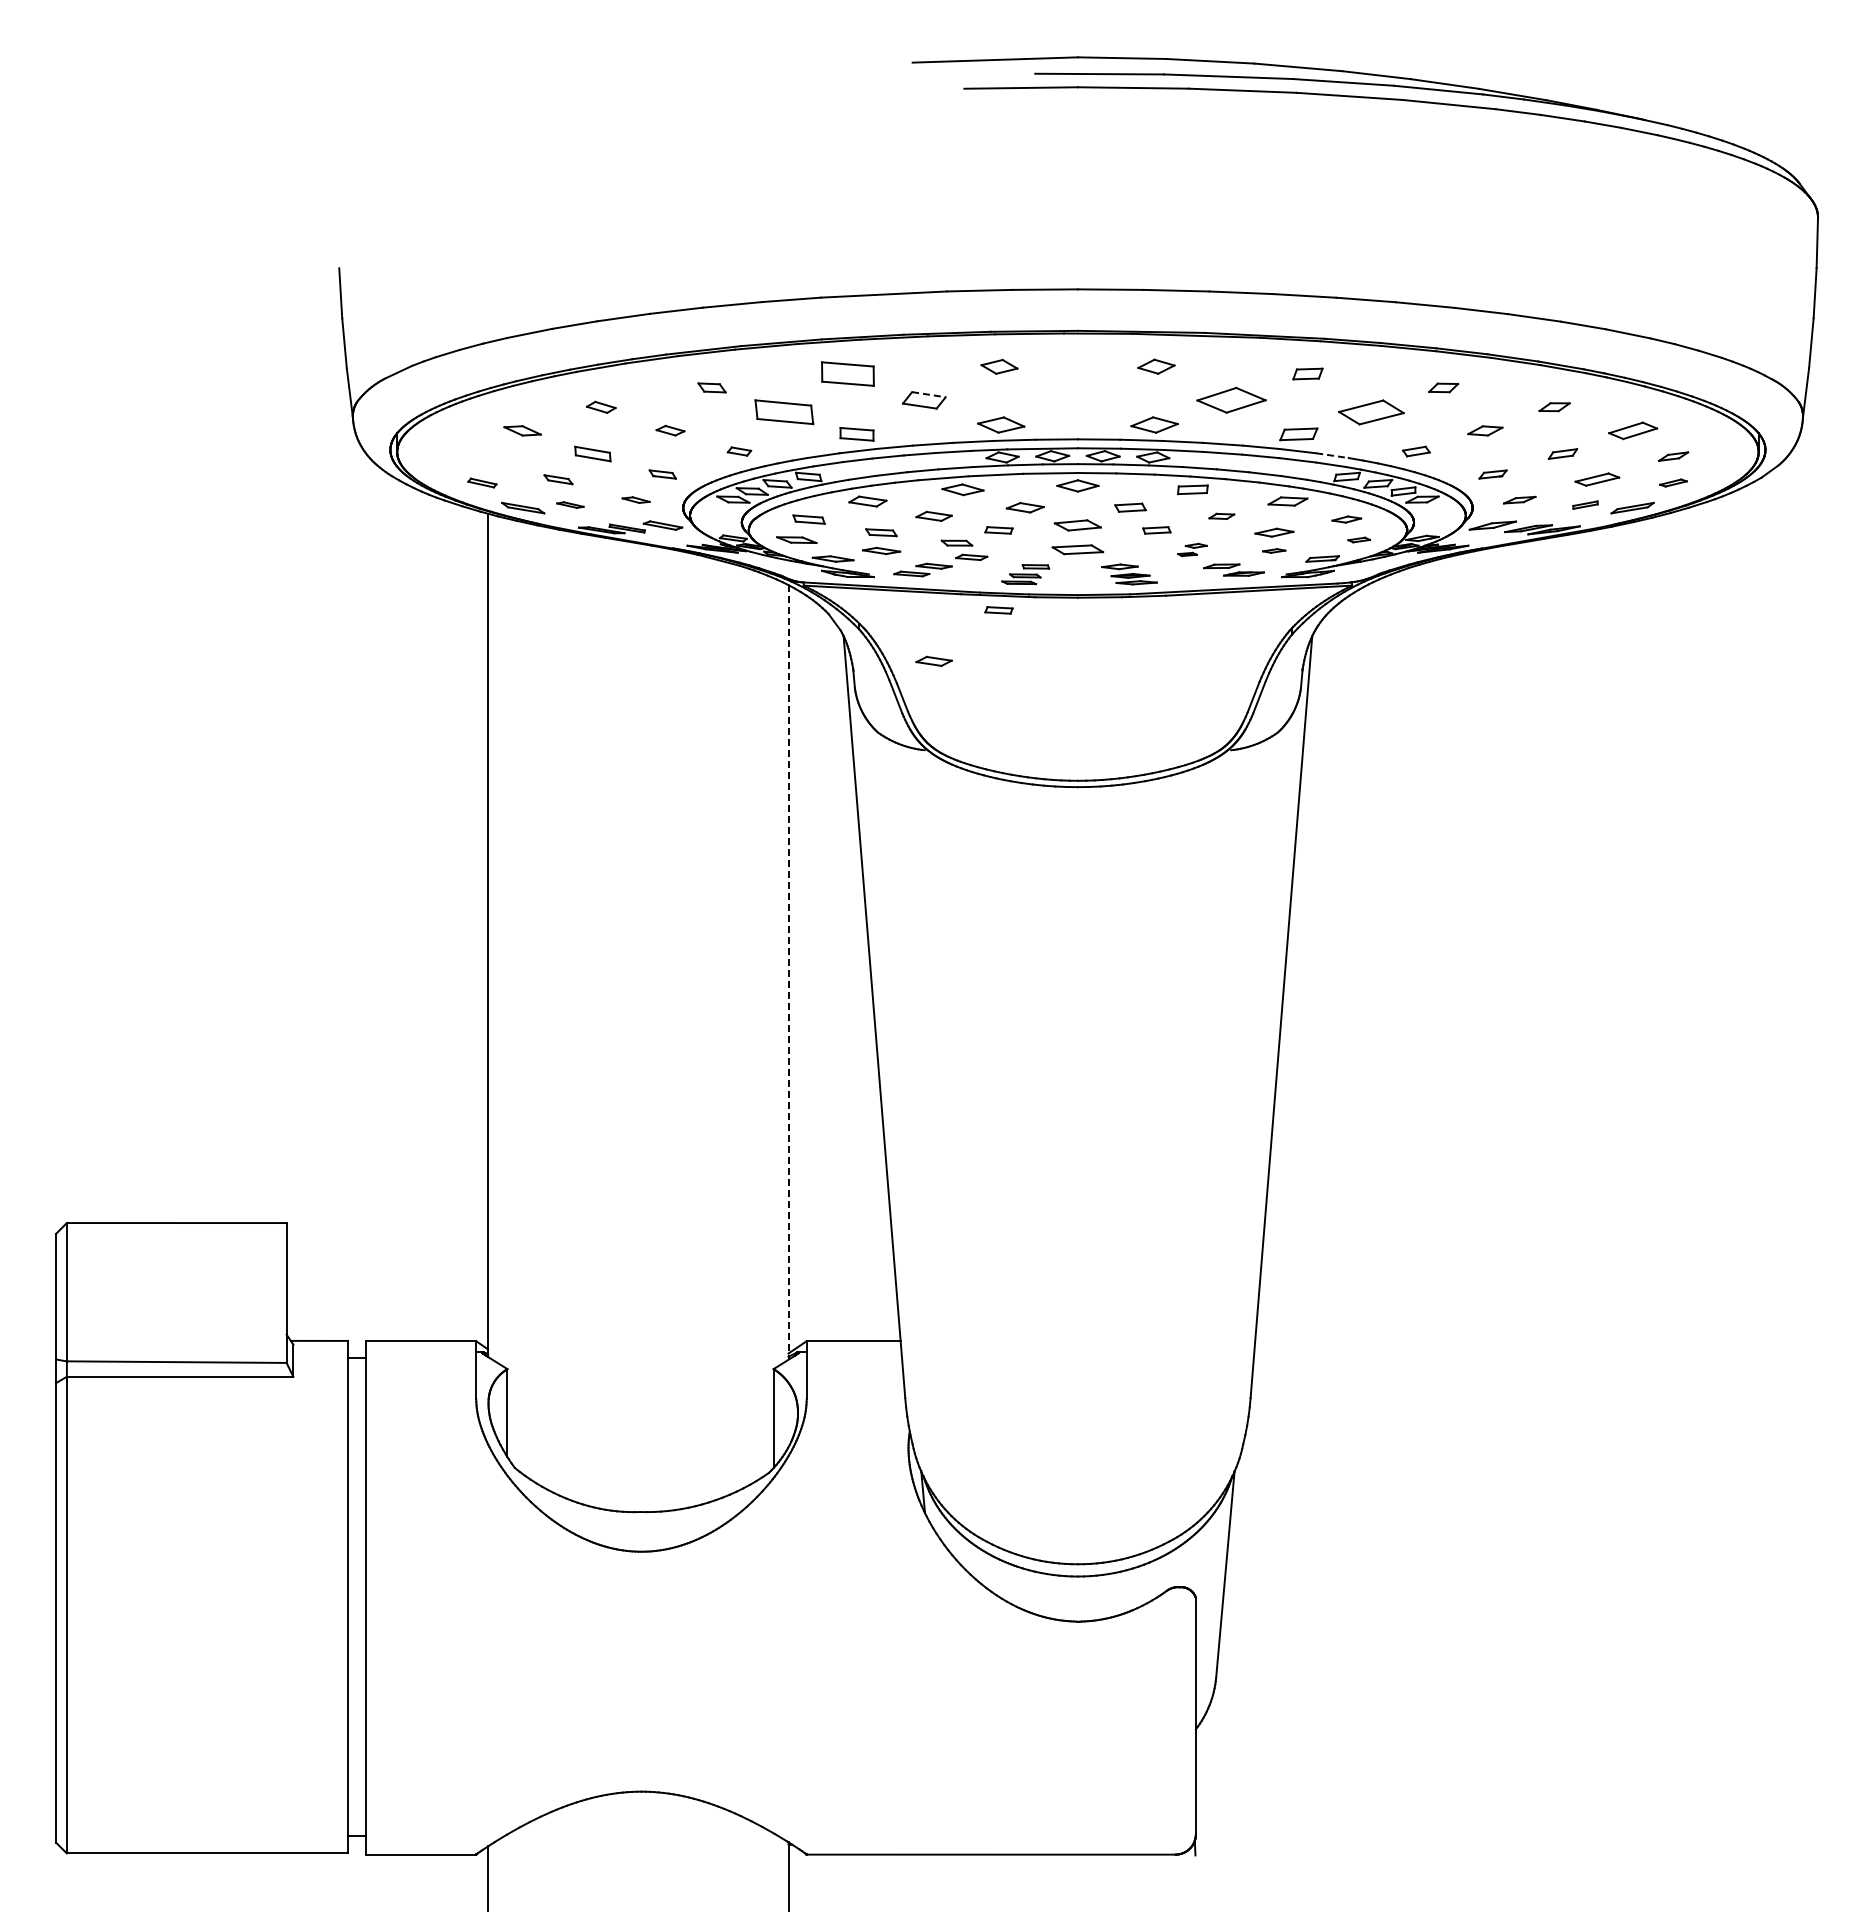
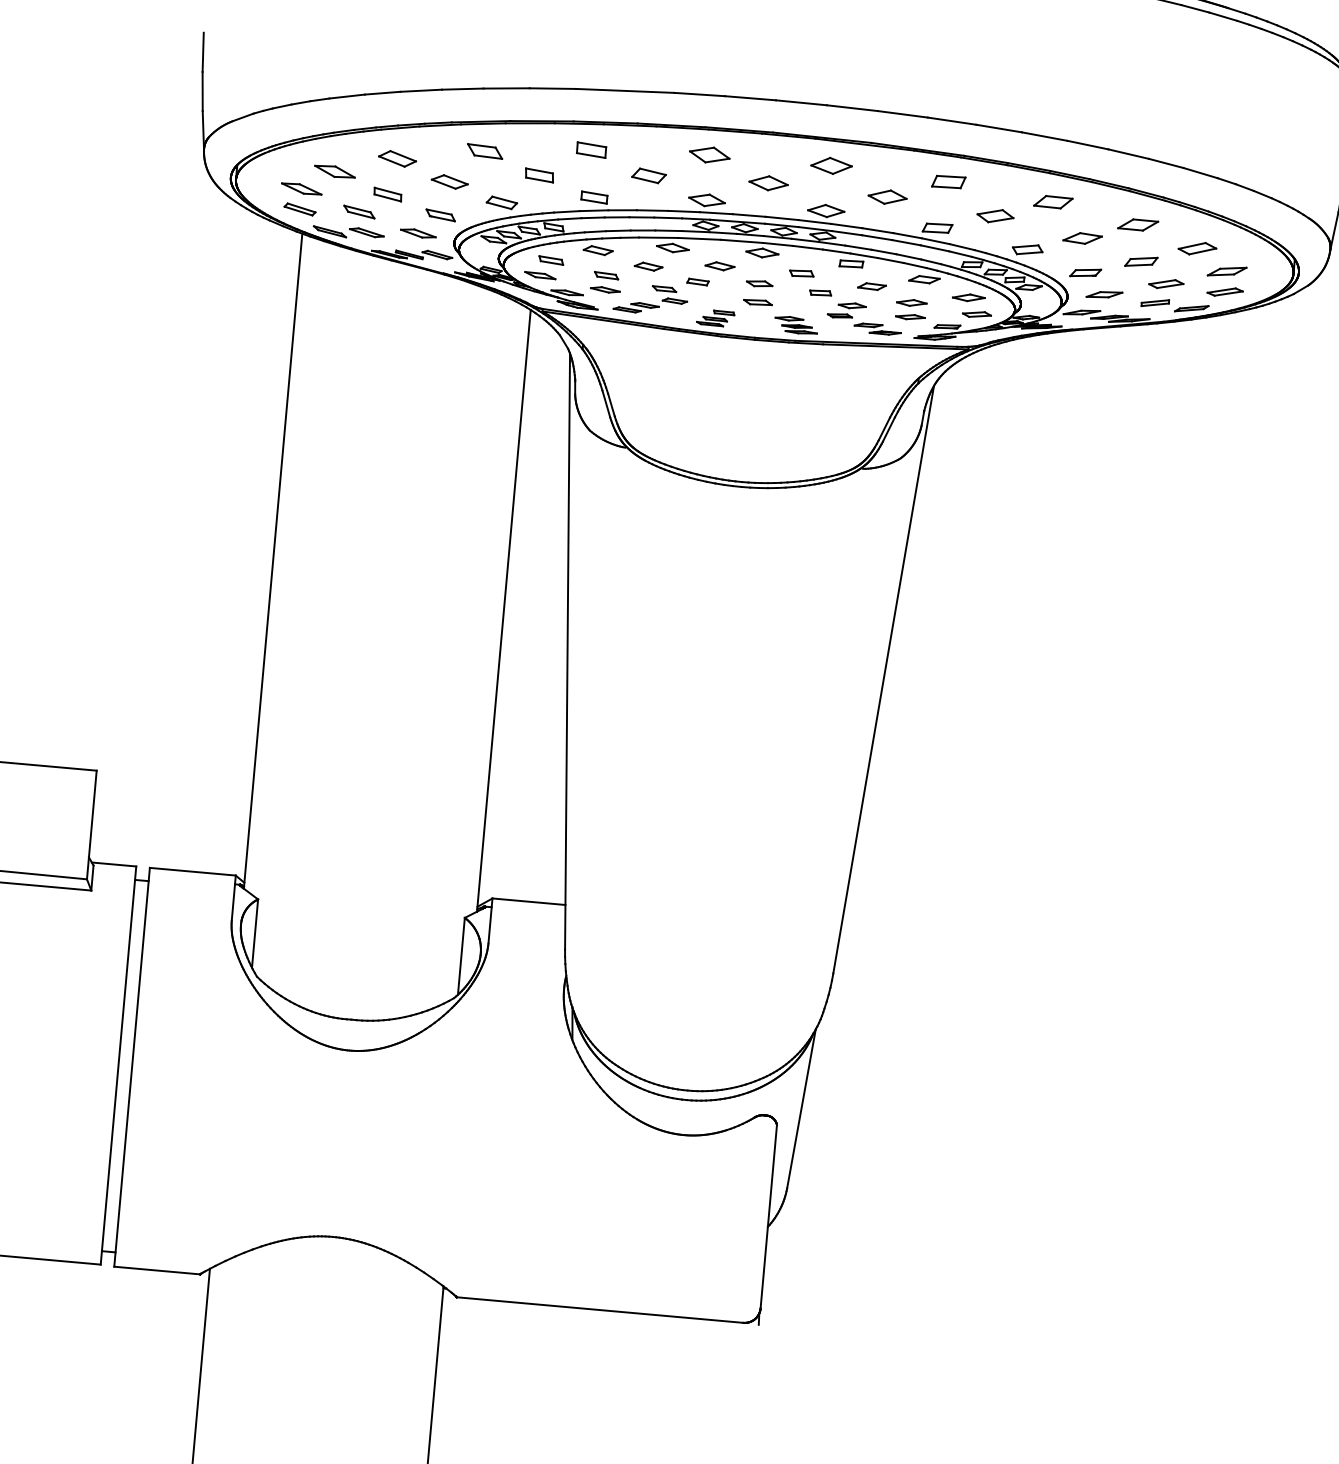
part: (999, 366) -> (709, 154), size x1.43
part: (1156, 366) -> (831, 165), size x1.43
part: (847, 373) -> (591, 149), size x0.71
part: (1307, 373) -> (948, 181), size x1.43
part: (711, 387) -> (484, 151), size x1.67
part: (1443, 387) -> (1053, 201), size x1.67
line: (928, 394) -> (652, 171), dashed -> solid
part: (1077, 396) -> (768, 183), added
part: (1231, 400) -> (887, 197), size x0.71
part: (1554, 406) -> (1138, 224), size x1.67
part: (601, 407) -> (397, 159), size x1.67
part: (1371, 411) -> (995, 215), size x0.71
part: (784, 412) -> (539, 175), size x0.62
part: (522, 430) -> (334, 171), size x1.43
part: (670, 430) -> (449, 181), size x1.67
part: (1485, 430) -> (1082, 238), size x1.43
part: (739, 451) -> (501, 202), size x1.67
part: (1416, 451) -> (1027, 249), size x1.43
part: (1562, 453) -> (1141, 261), size x1.43
line: (1332, 455) -> (962, 247), dashed -> solid
part: (481, 456) -> (301, 188), added
part: (1673, 456) -> (1227, 271), size x1.67
part: (662, 474) -> (440, 215), size x1.43
part: (1492, 474) -> (1085, 272), size x1.43
part: (558, 479) -> (359, 212), size x1.43
part: (482, 482) -> (300, 209), size x1.43
part: (1673, 482) -> (1225, 291), size x1.67
part: (635, 499) -> (417, 232), size x1.67
part: (1519, 499) -> (1104, 294), size x1.43
part: (570, 504) -> (367, 232), size x1.67
part: (1585, 504) -> (1155, 302), size x1.43
part: (1221, 516) -> (871, 286), size x1.43
part: (1346, 519) -> (968, 297), size x1.43
part: (1077, 525) -> (759, 283), size x0.71
part: (1359, 539) -> (977, 314), size x1.67
part: (1077, 549) -> (757, 302), size x0.71
part: (1192, 549) -> (847, 310), size x1.67
part: (1273, 550) -> (909, 316), size x1.67
part: (998, 610) -> (692, 344), removed
part: (933, 660) -> (638, 378), removed
line: (788, 972) -> (503, 610), dashed -> solid

